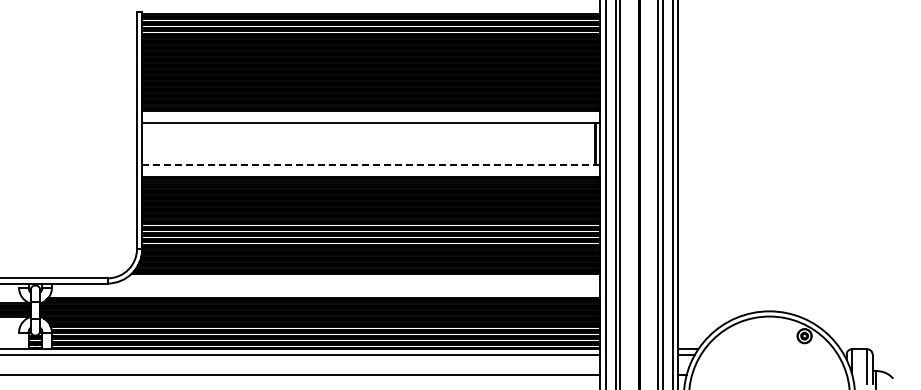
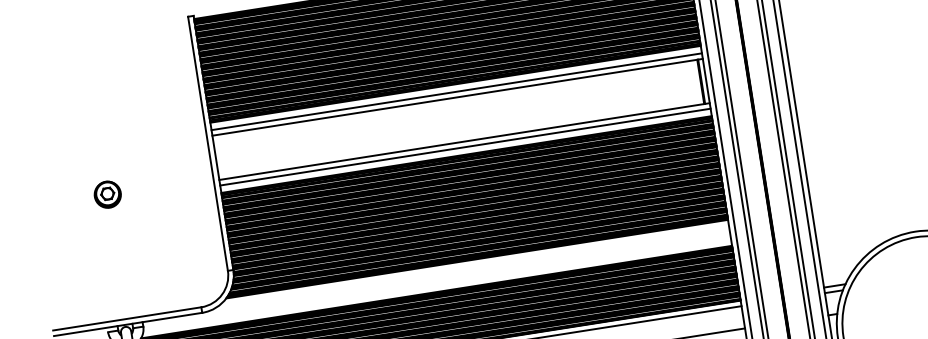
line: (371, 118) -> (456, 91), added
part: (38, 162) -> (107, 194), added
line: (370, 164) -> (463, 141), dashed -> solid
line: (371, 170) -> (465, 147), added

